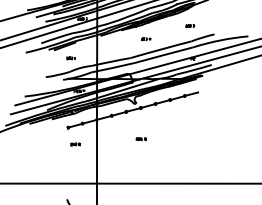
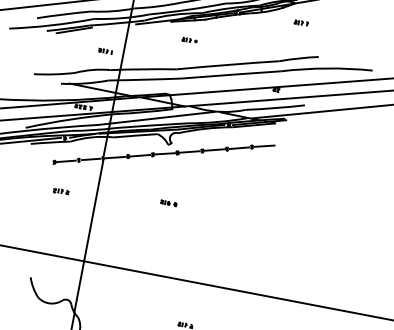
part: (190, 26) -> (301, 23), moved
part: (146, 39) -> (189, 40), moved
part: (70, 58) -> (104, 51), moved

